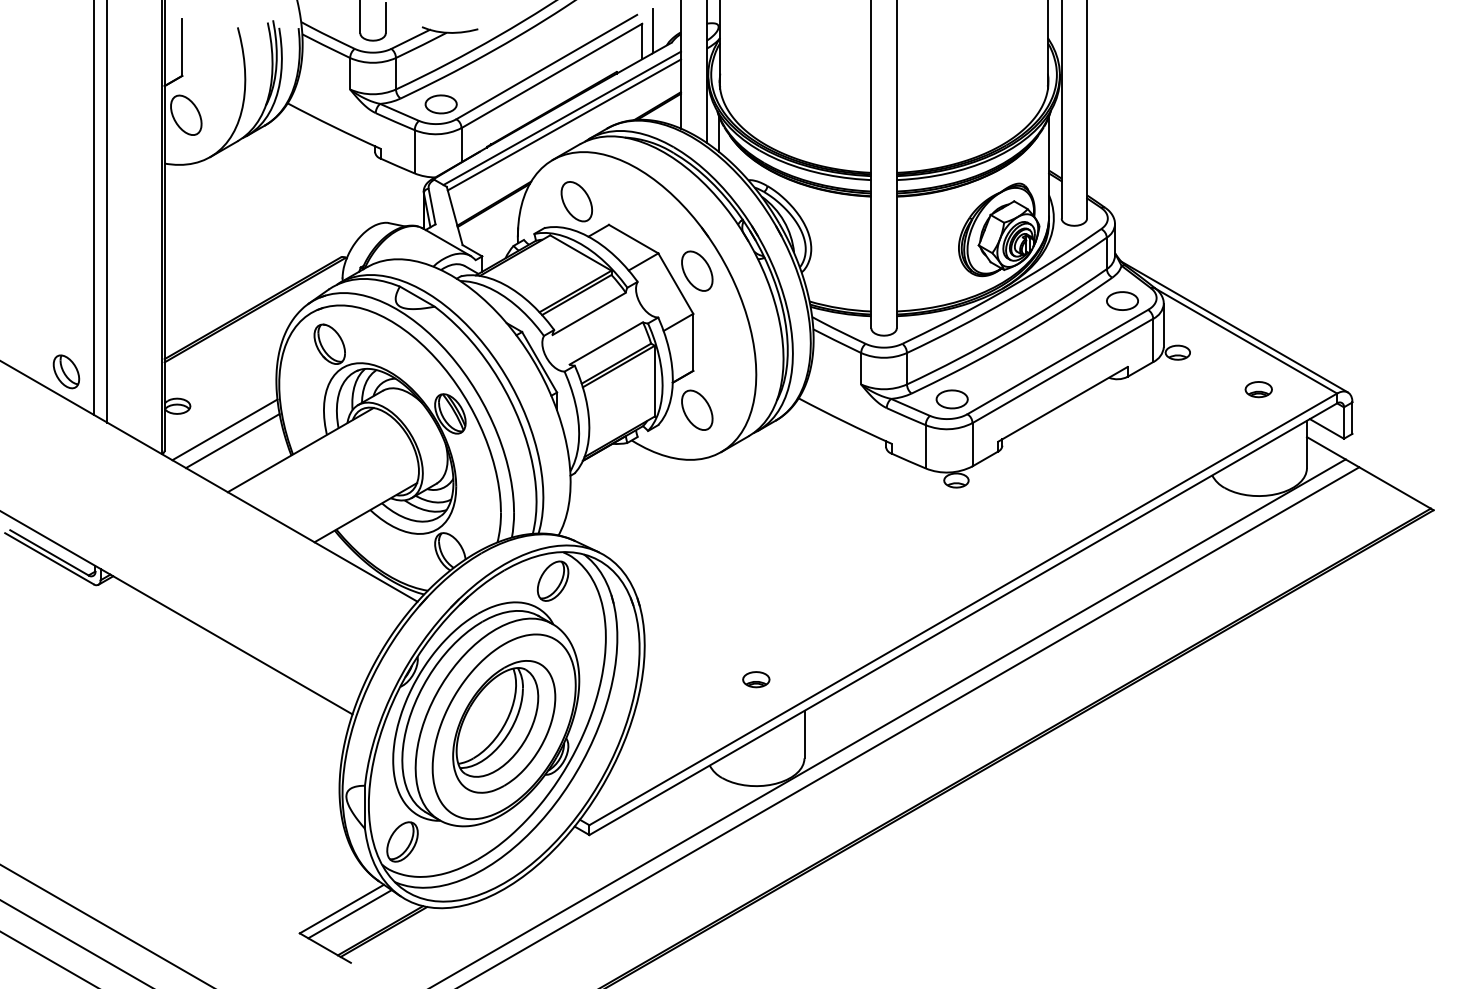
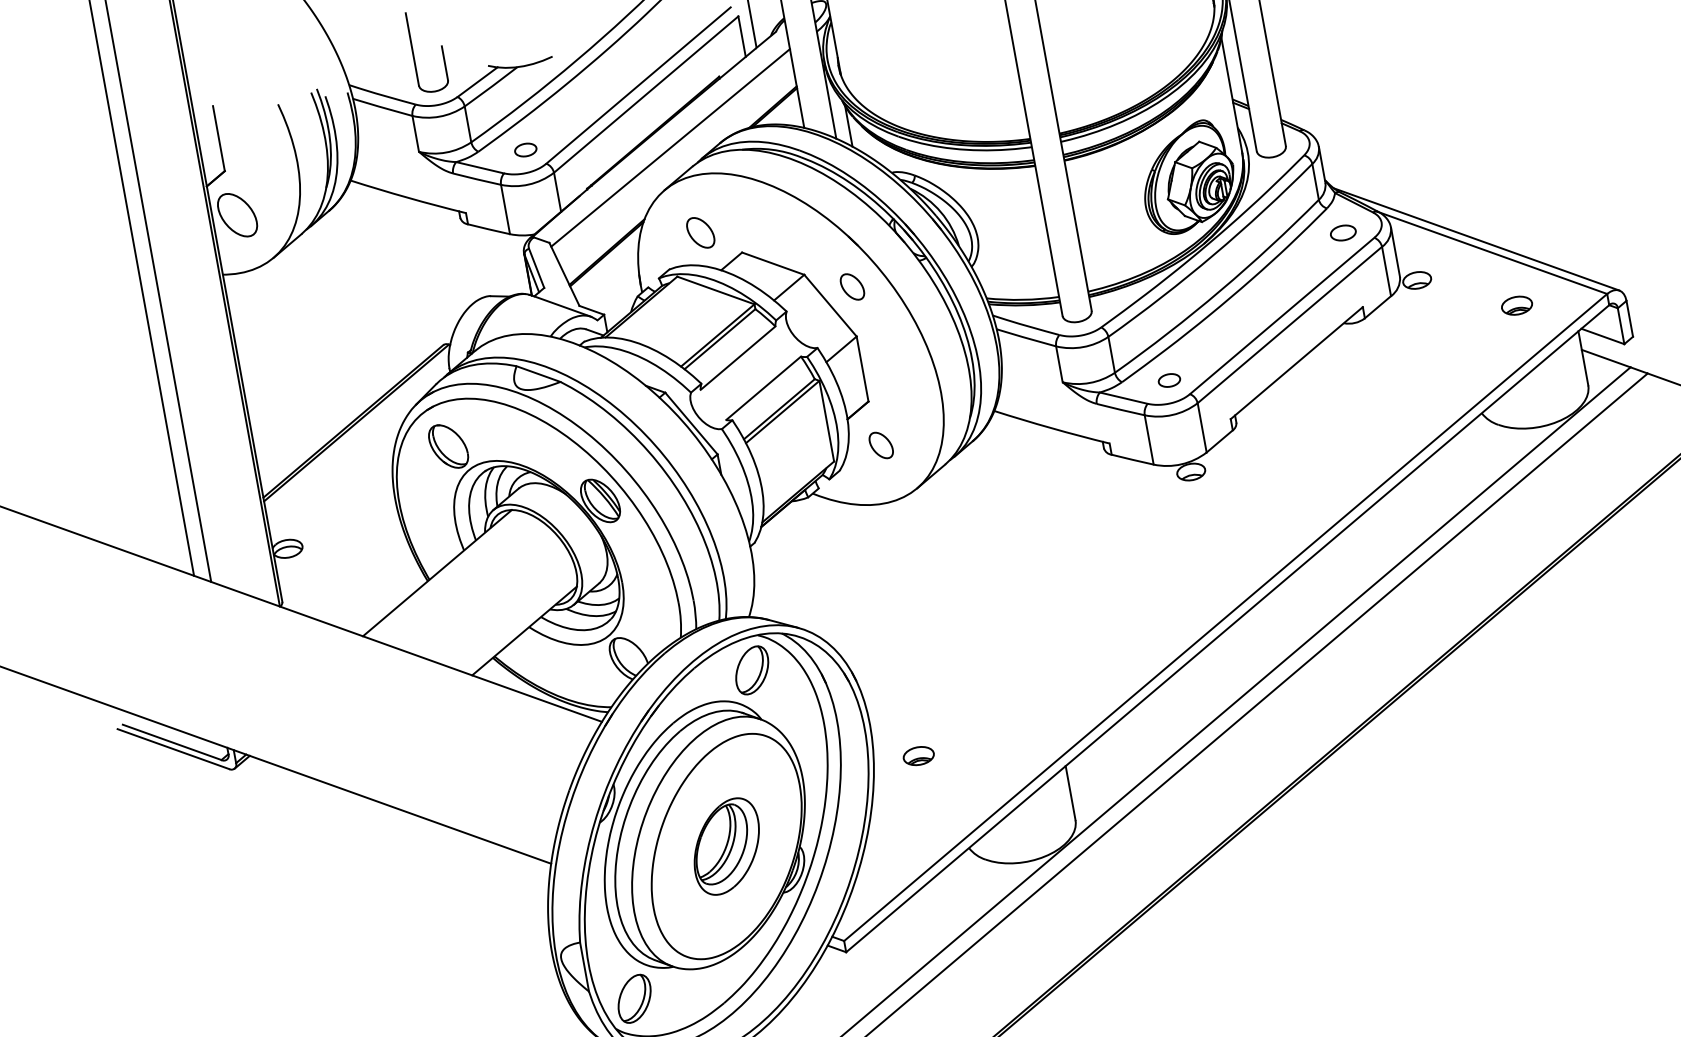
part: (440, 104) -> (525, 150), size x0.6
line: (562, 118) -> (667, 140), removed
part: (576, 201) -> (700, 232), size x0.7
part: (697, 270) -> (852, 286), size x0.6
part: (1122, 300) -> (1343, 232), size x0.7
part: (66, 371) -> (154, 532), removed
part: (951, 399) -> (1168, 380), size x0.6
part: (697, 409) -> (881, 444), size x0.6
line: (224, 429) -> (346, 565), removed
line: (232, 441) -> (357, 577), removed
part: (756, 679) -> (918, 755), moved
part: (504, 726) -> (726, 846), size x0.6

